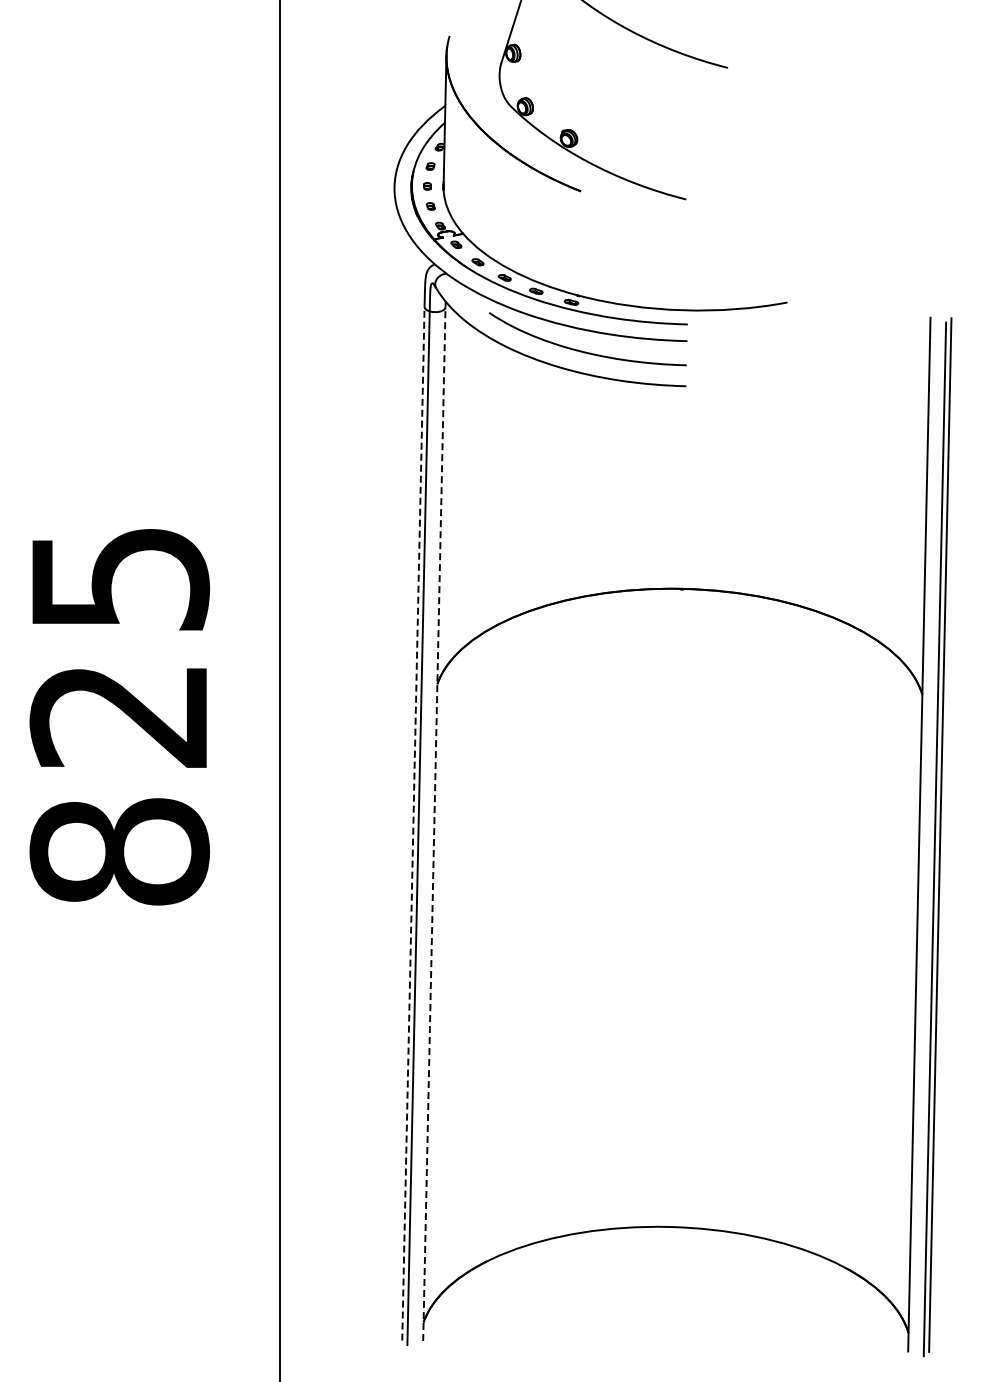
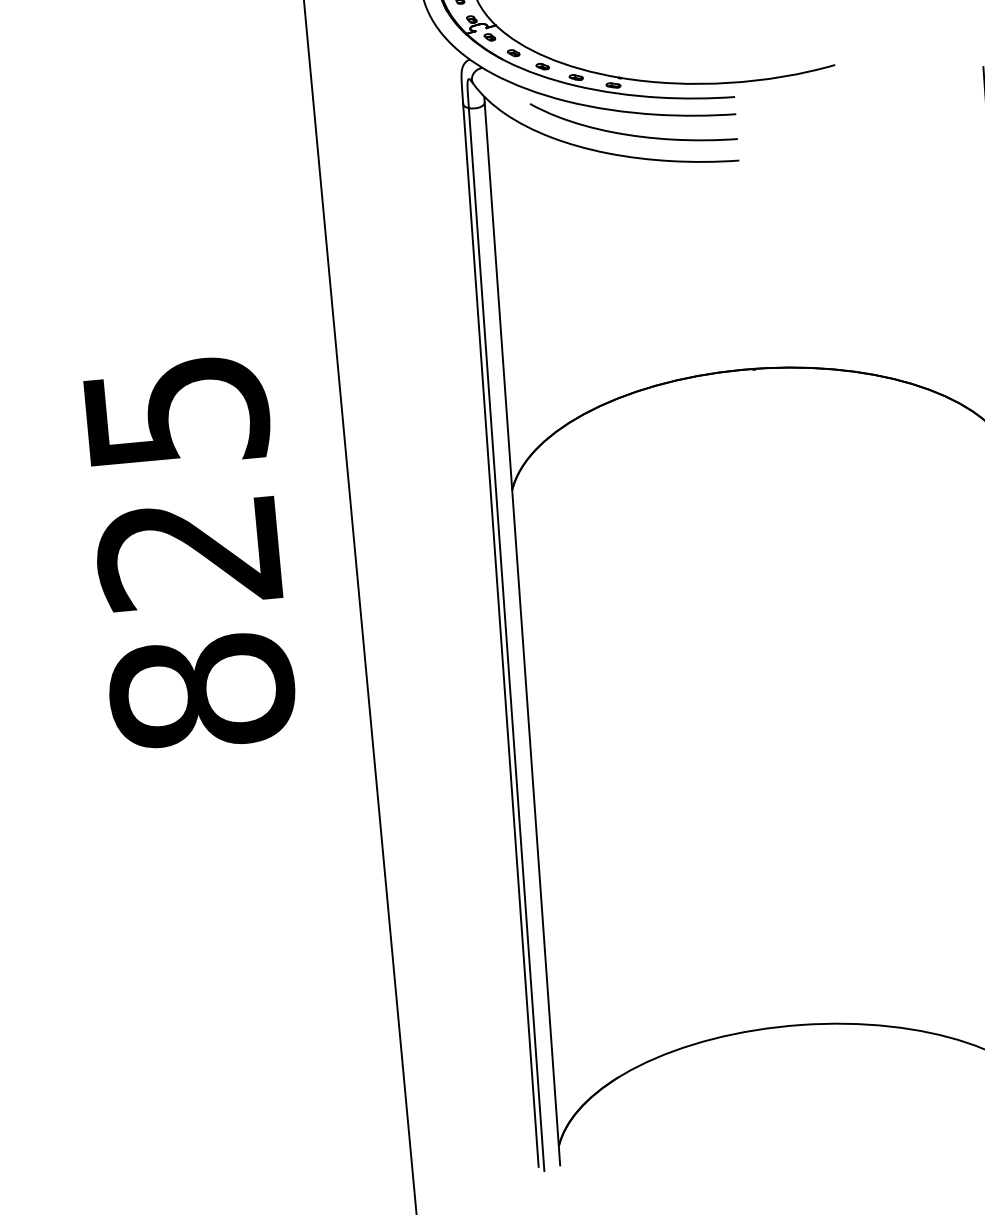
line: (413, 823) -> (500, 635), dashed -> solid
line: (434, 824) -> (522, 634), dashed -> solid

